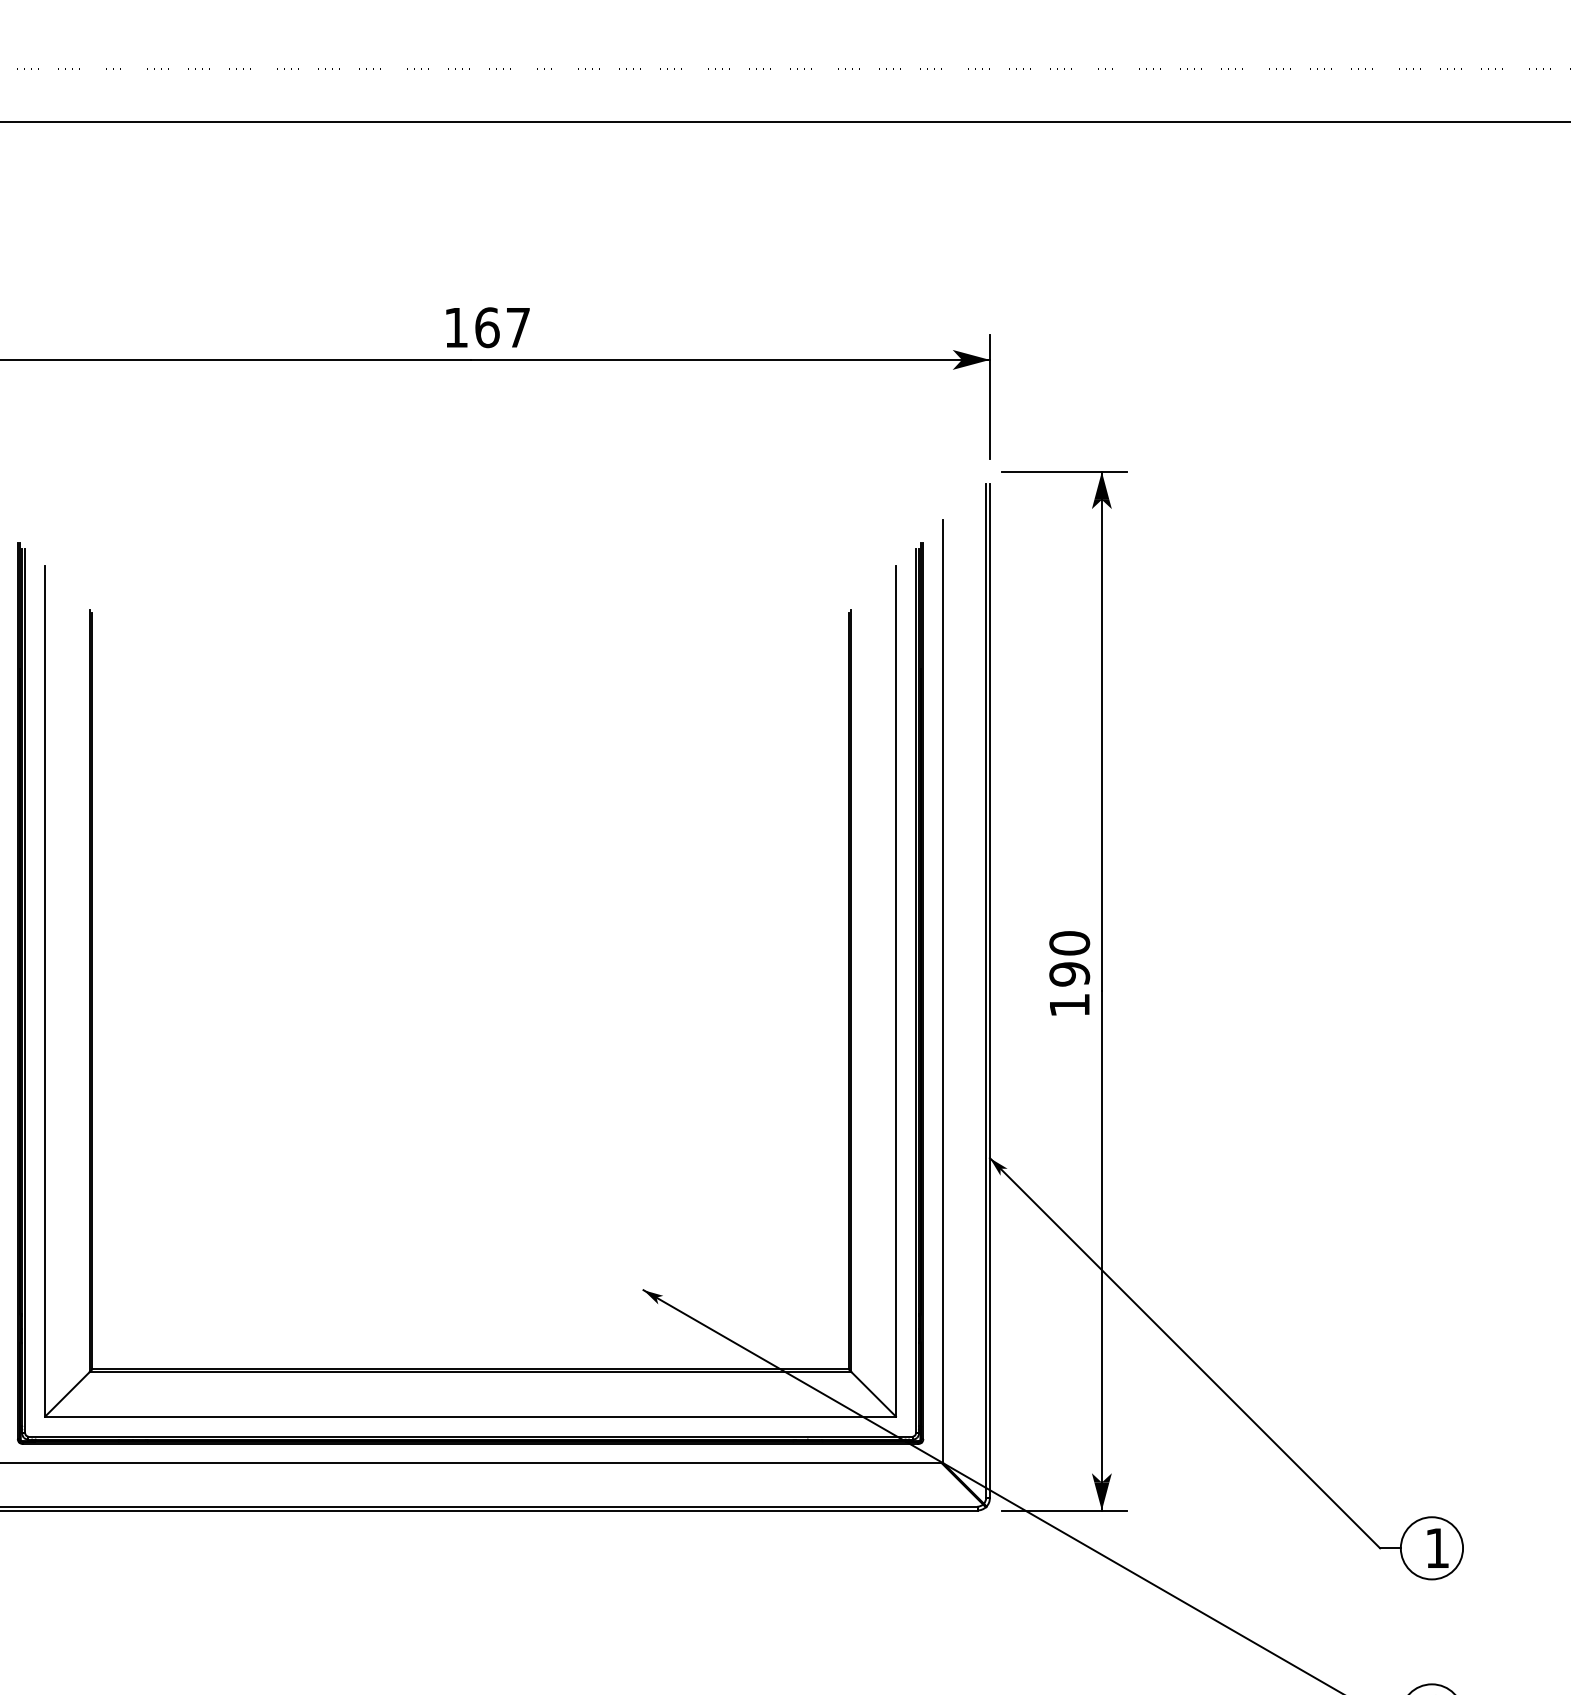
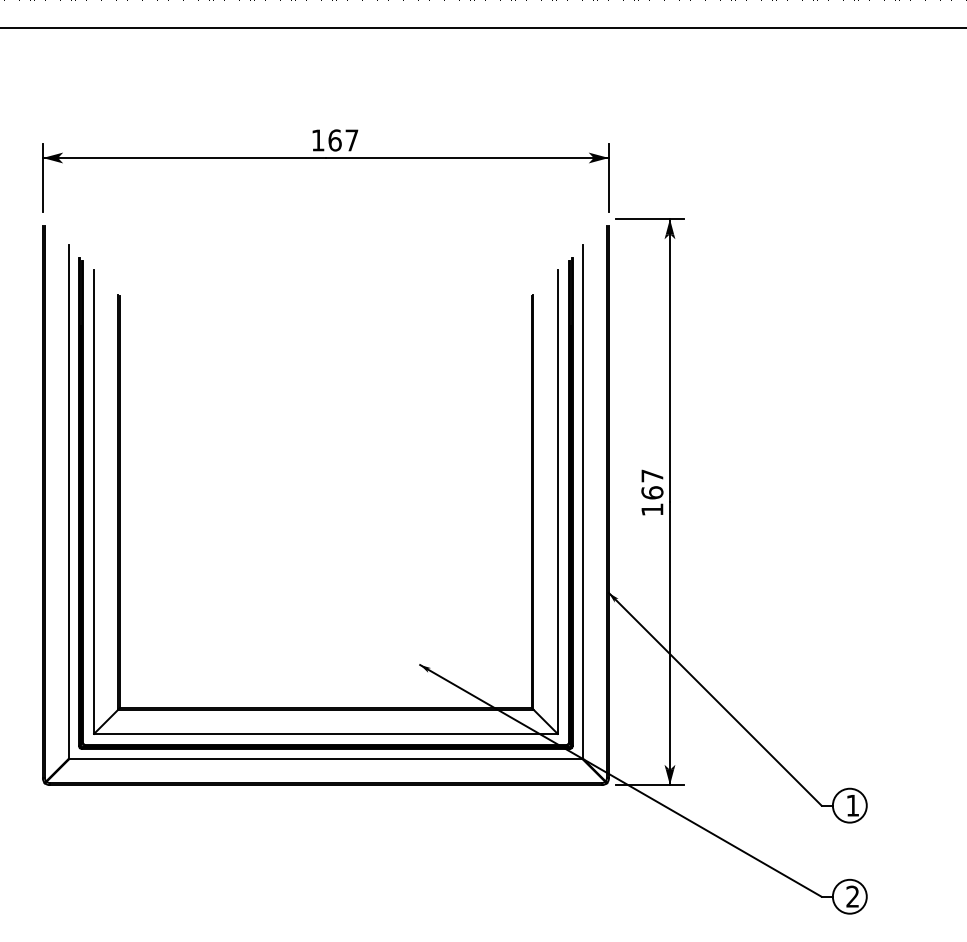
text: (1069, 958) -> (652, 484), 190 -> 167

